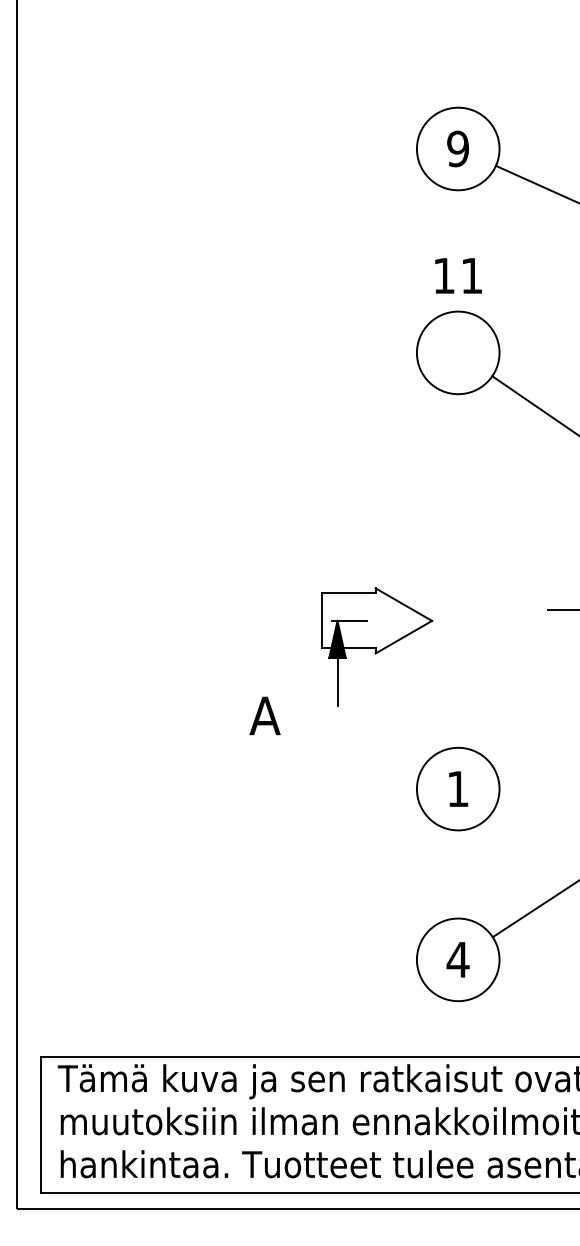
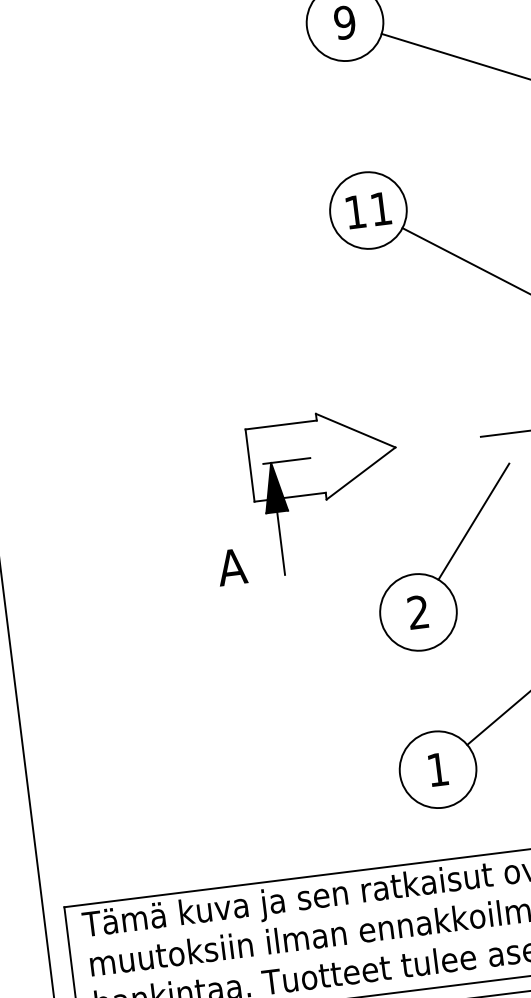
text: (458, 275) -> (368, 210), moved
part: (376, 646) -> (326, 490), size x1.43
line: (529, 699) -> (473, 521), added
text: (457, 788) -> (417, 611), 1 -> 2
text: (457, 959) -> (437, 769), 4 -> 1

